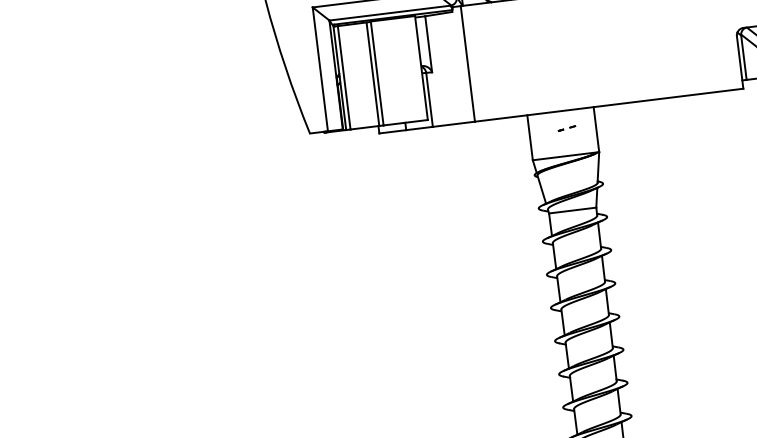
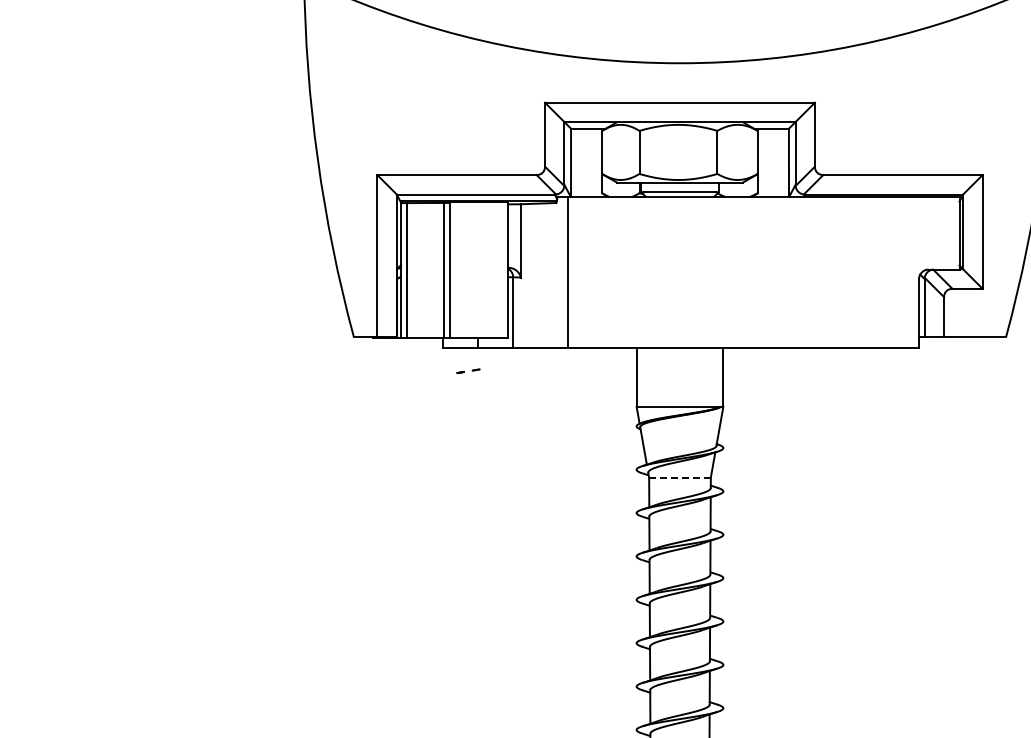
part: (566, 128) -> (468, 370), moved
line: (573, 210) -> (680, 477), solid -> dashed

